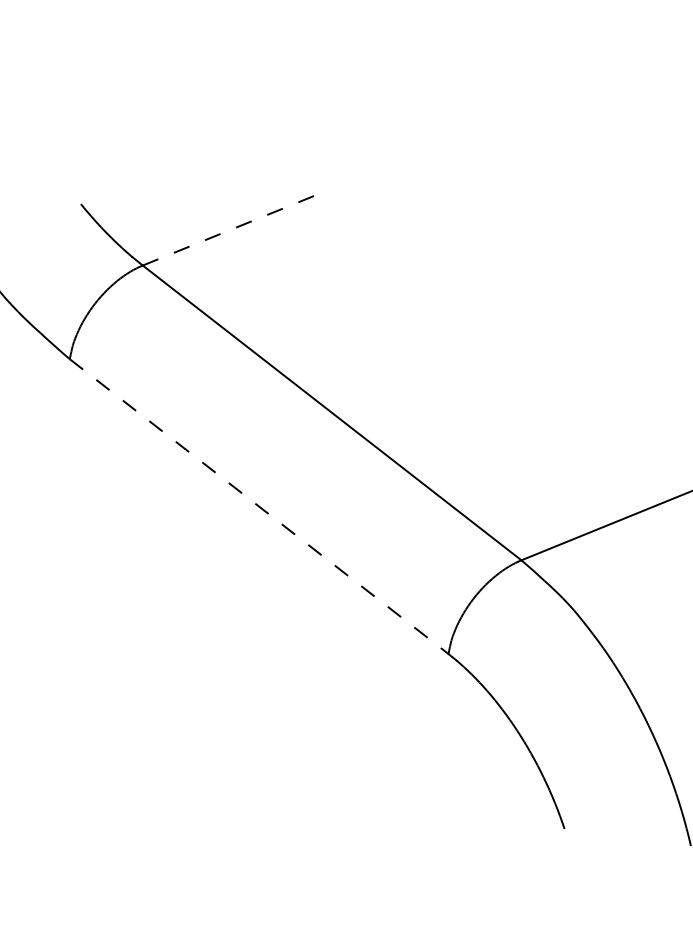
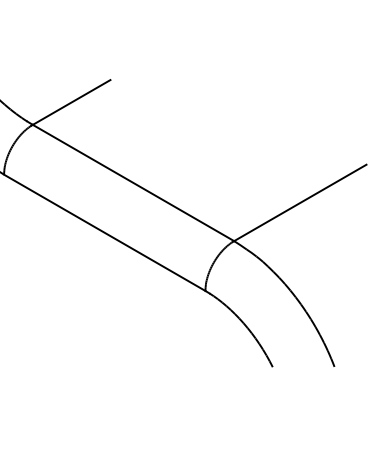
line: (228, 230) -> (71, 102), dashed -> solid
line: (260, 508) -> (105, 233), dashed -> solid

